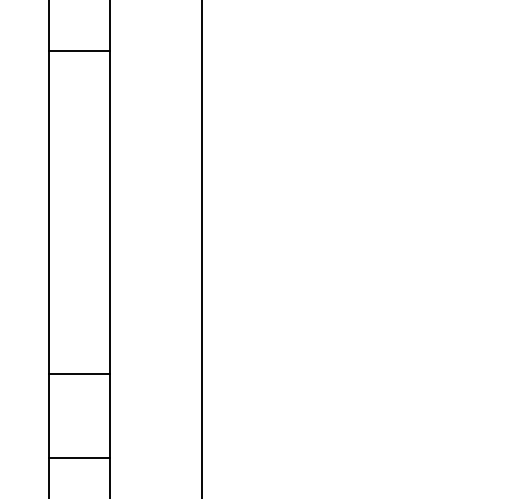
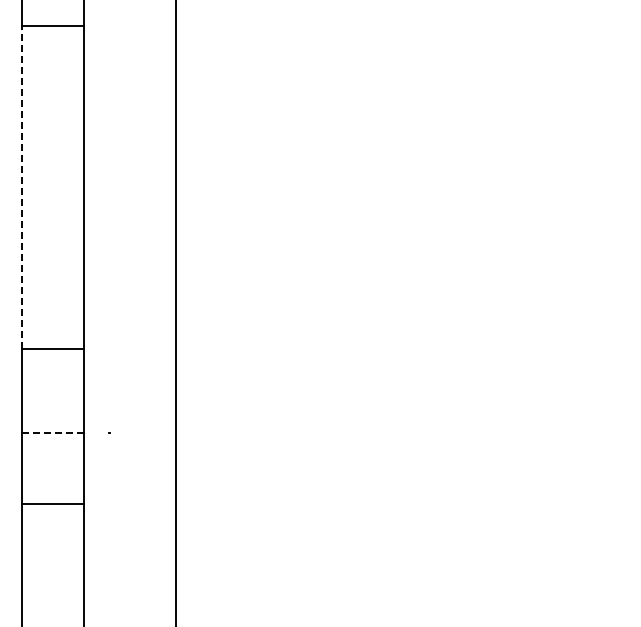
line: (48, 211) -> (22, 186), solid -> dashed
line: (78, 457) -> (52, 432), solid -> dashed

